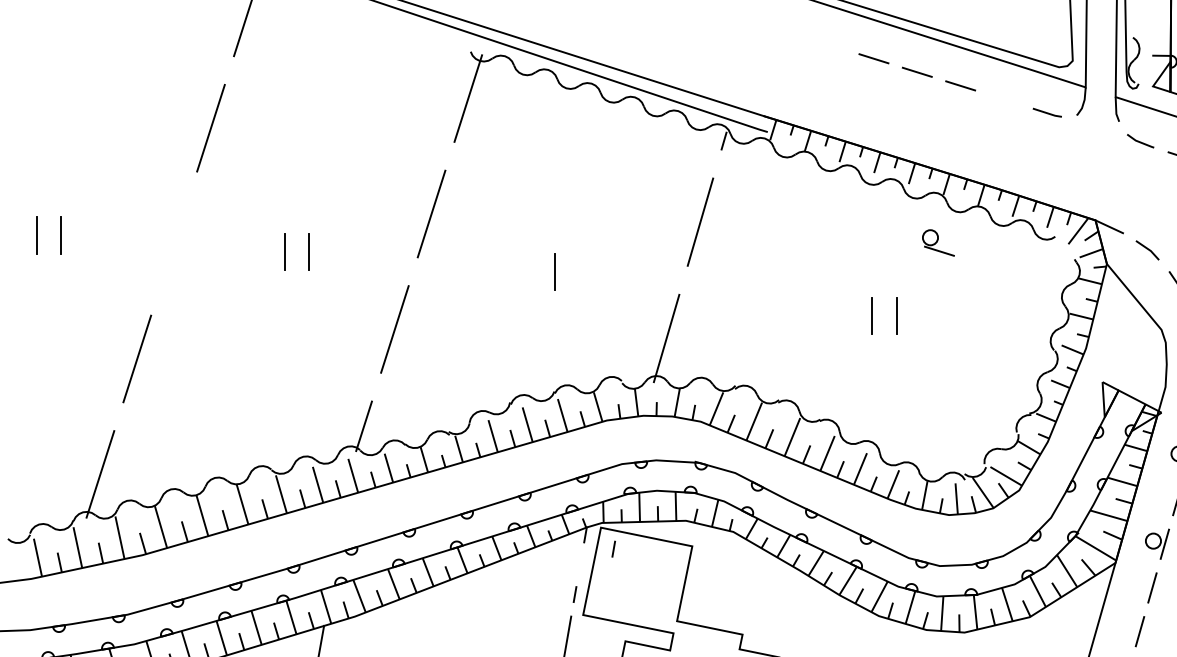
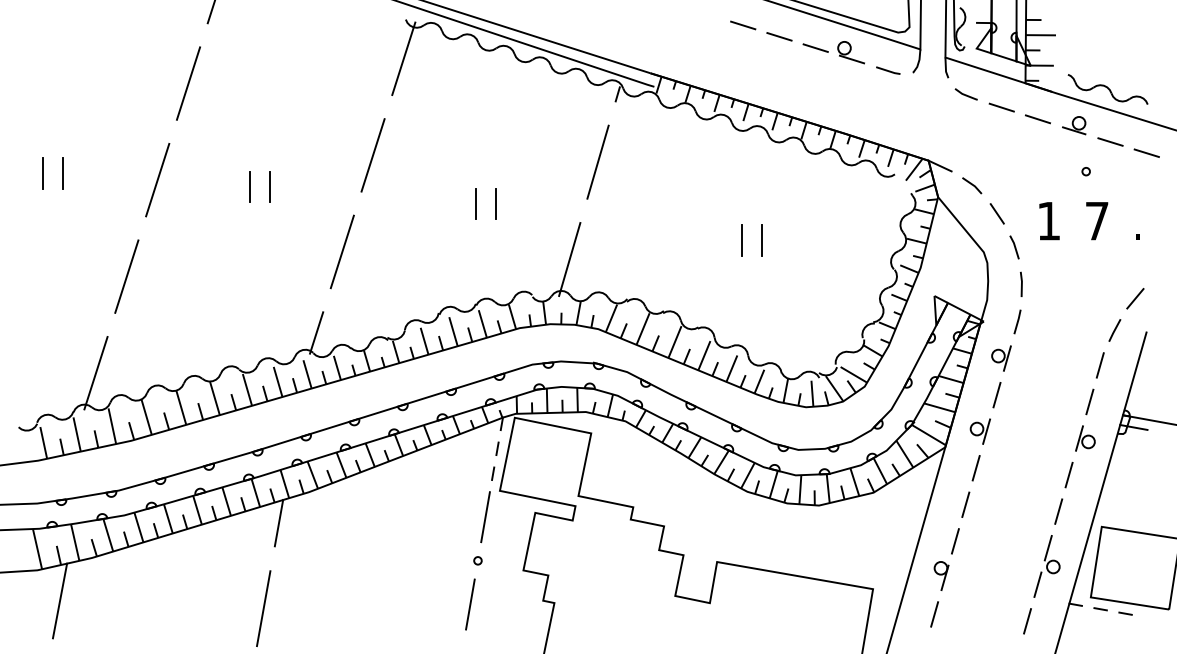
line: (173, 242) -> (157, 179), added
part: (937, 242) -> (850, 52), moved
line: (577, 271) -> (495, 203), added
line: (613, 548) -> (497, 448), moved

